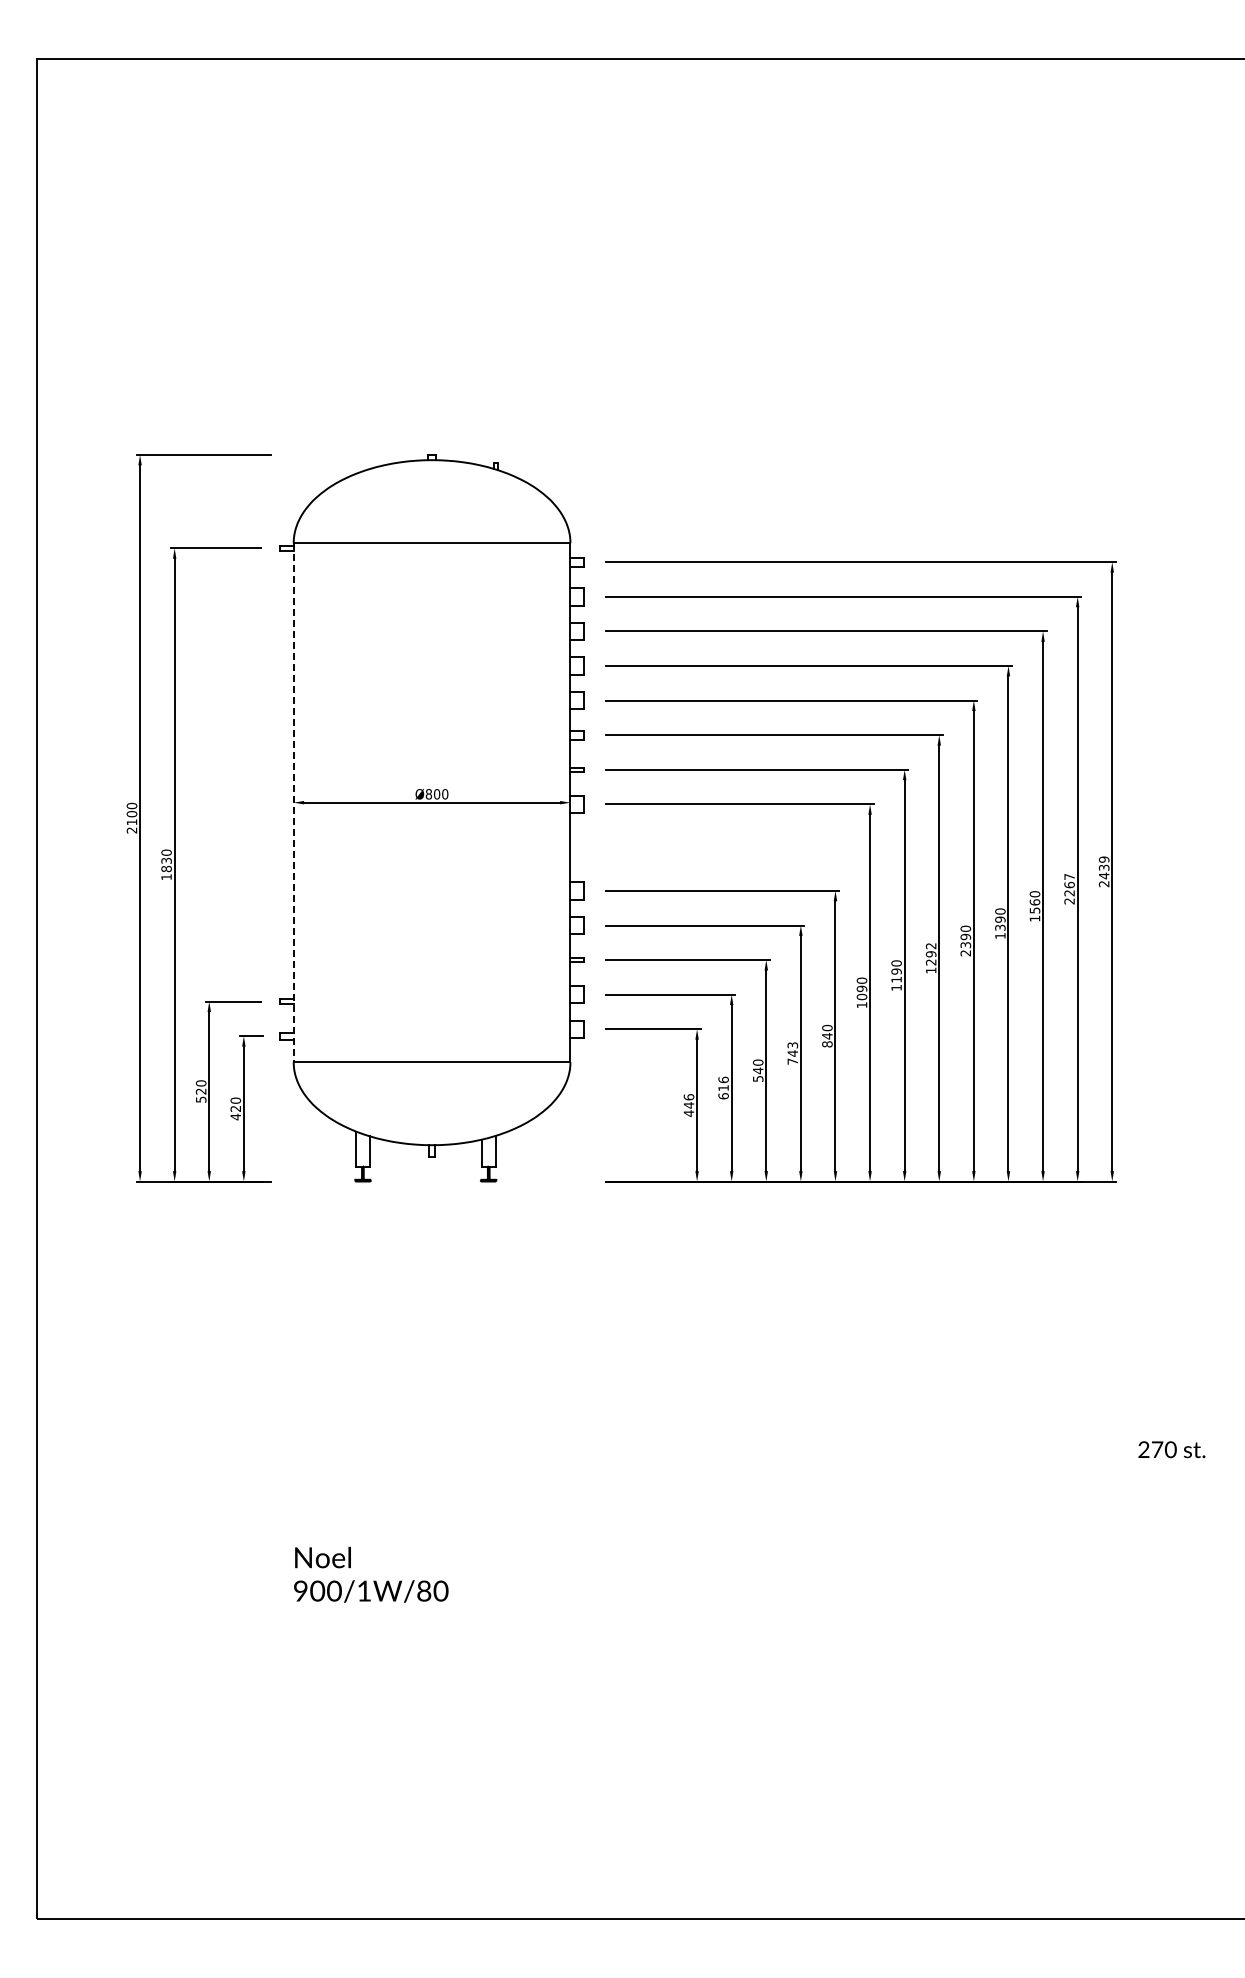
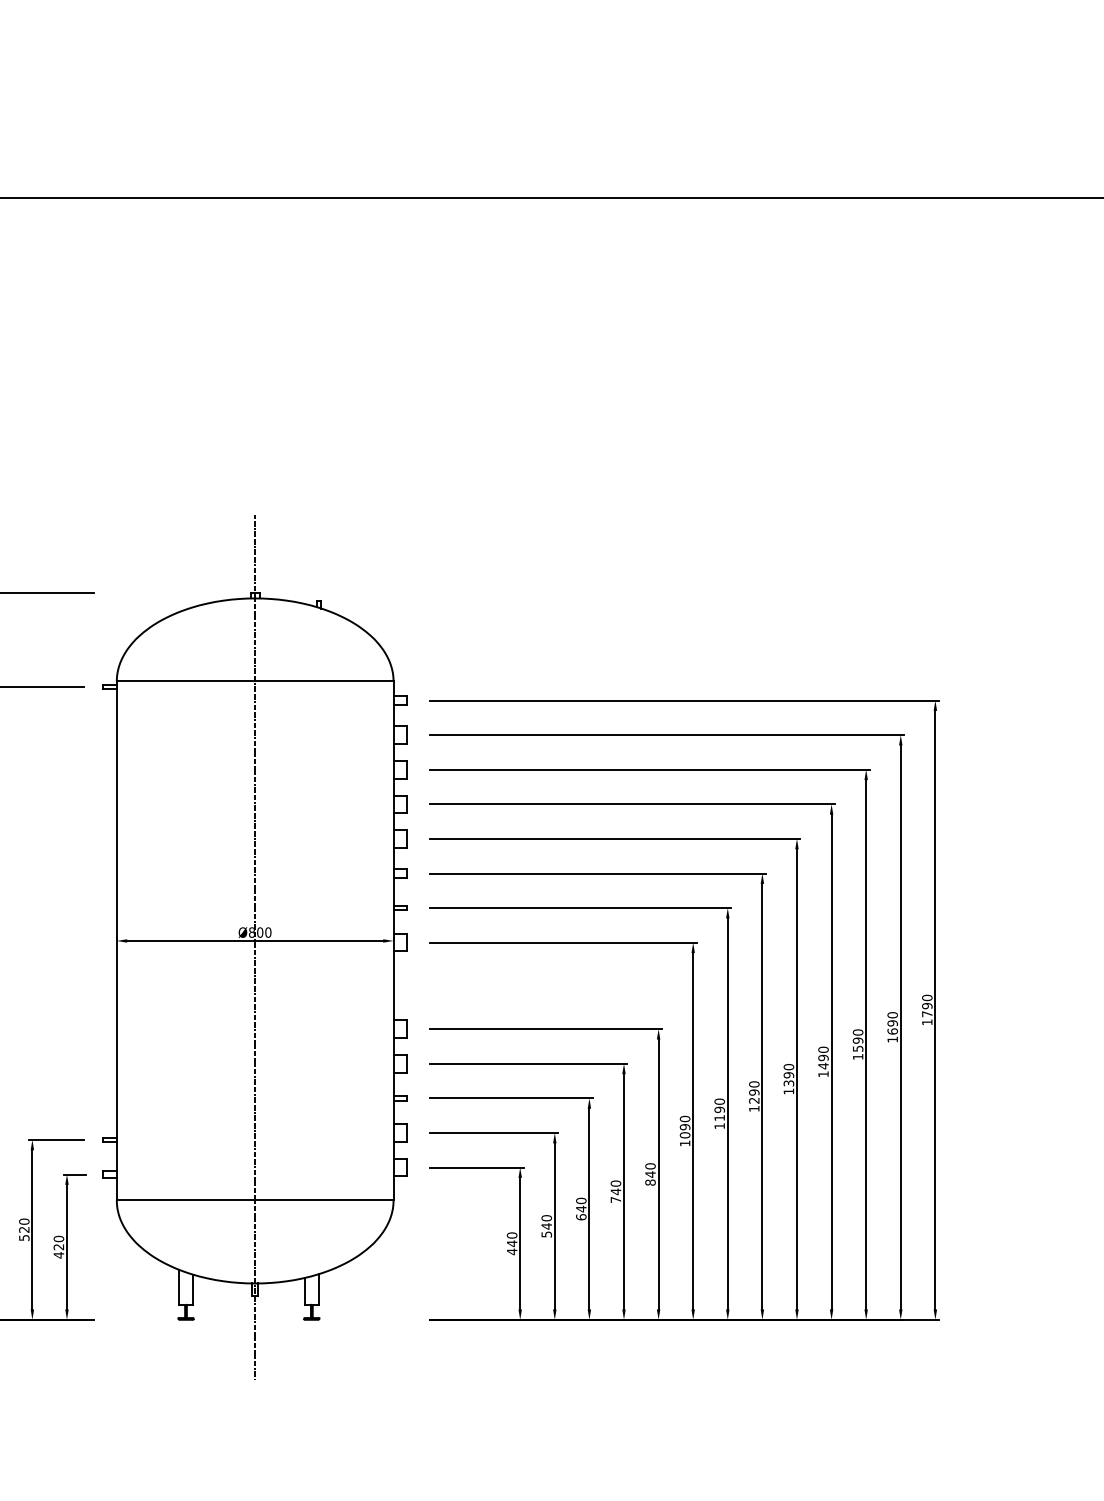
line: (293, 803) -> (116, 941), dashed -> solid
line: (432, 809) -> (255, 947), added
text: (1103, 871) -> (926, 1009), 2439 -> 1790
text: (1069, 888) -> (892, 1026), 2267 -> 1690
text: (1034, 902) -> (857, 1040), 1560 -> 1590
text: (1000, 927) -> (823, 1065), 1390 -> 1490
text: (931, 946) -> (754, 1084), 1292 -> 1290
text: (965, 953) -> (788, 1091), 2390 -> 1390
text: (792, 1045) -> (615, 1183), 743 -> 740
text: (757, 1078) -> (580, 1216), 540 -> 640
text: (723, 1087) -> (546, 1225), 616 -> 540
text: (688, 1097) -> (511, 1235), 446 -> 440

